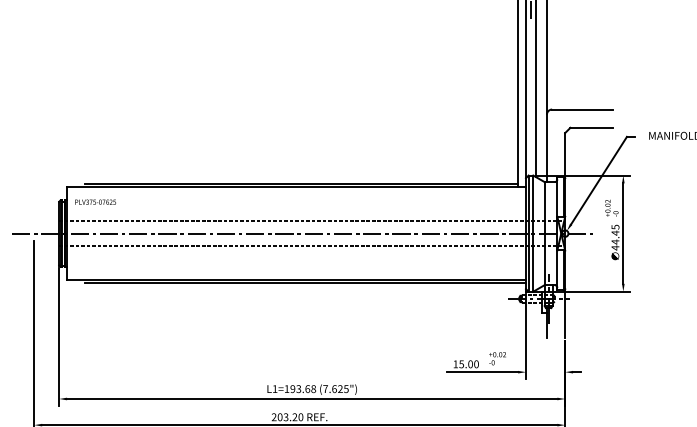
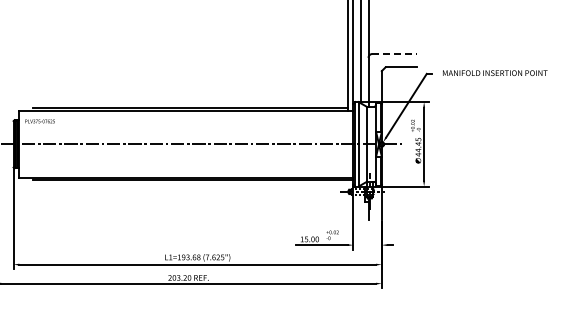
line: (582, 110) -> (394, 54), solid -> dashed
line: (311, 221) -> (197, 135), removed
line: (311, 246) -> (197, 153), removed

